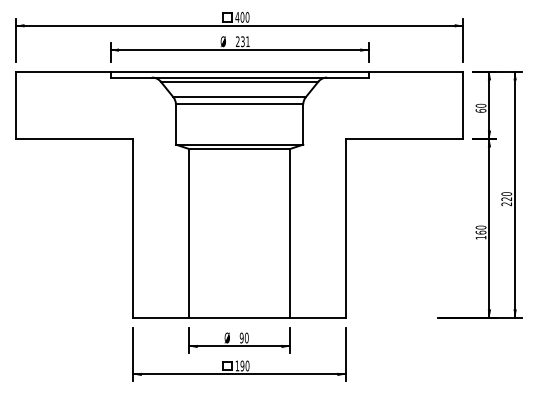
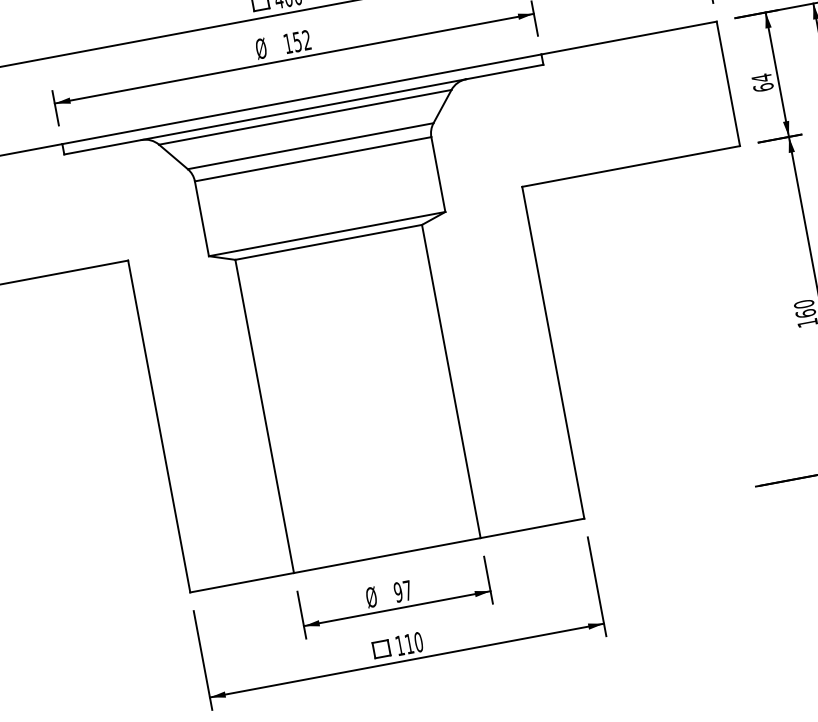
text: (242, 41) -> (296, 41), 231 -> 152
text: (480, 105) -> (760, 77), 60 -> 64
text: (246, 337) -> (406, 589), 90 -> 97
text: (242, 365) -> (409, 643), 190 -> 110

